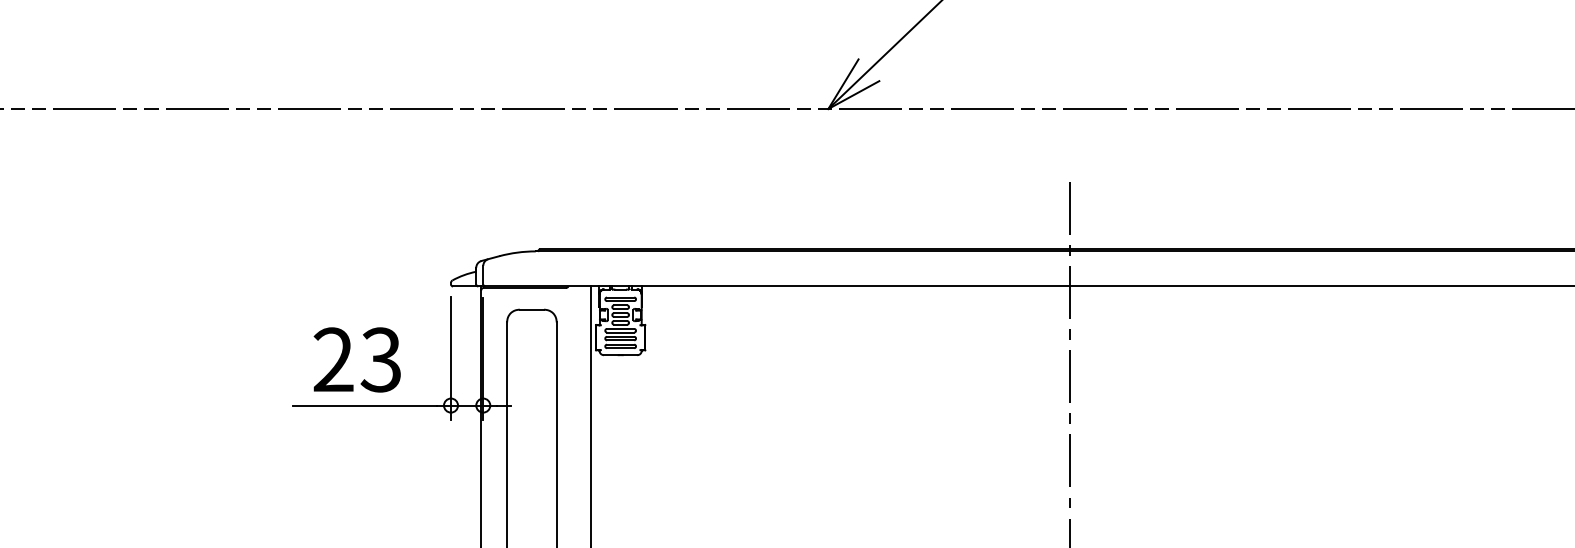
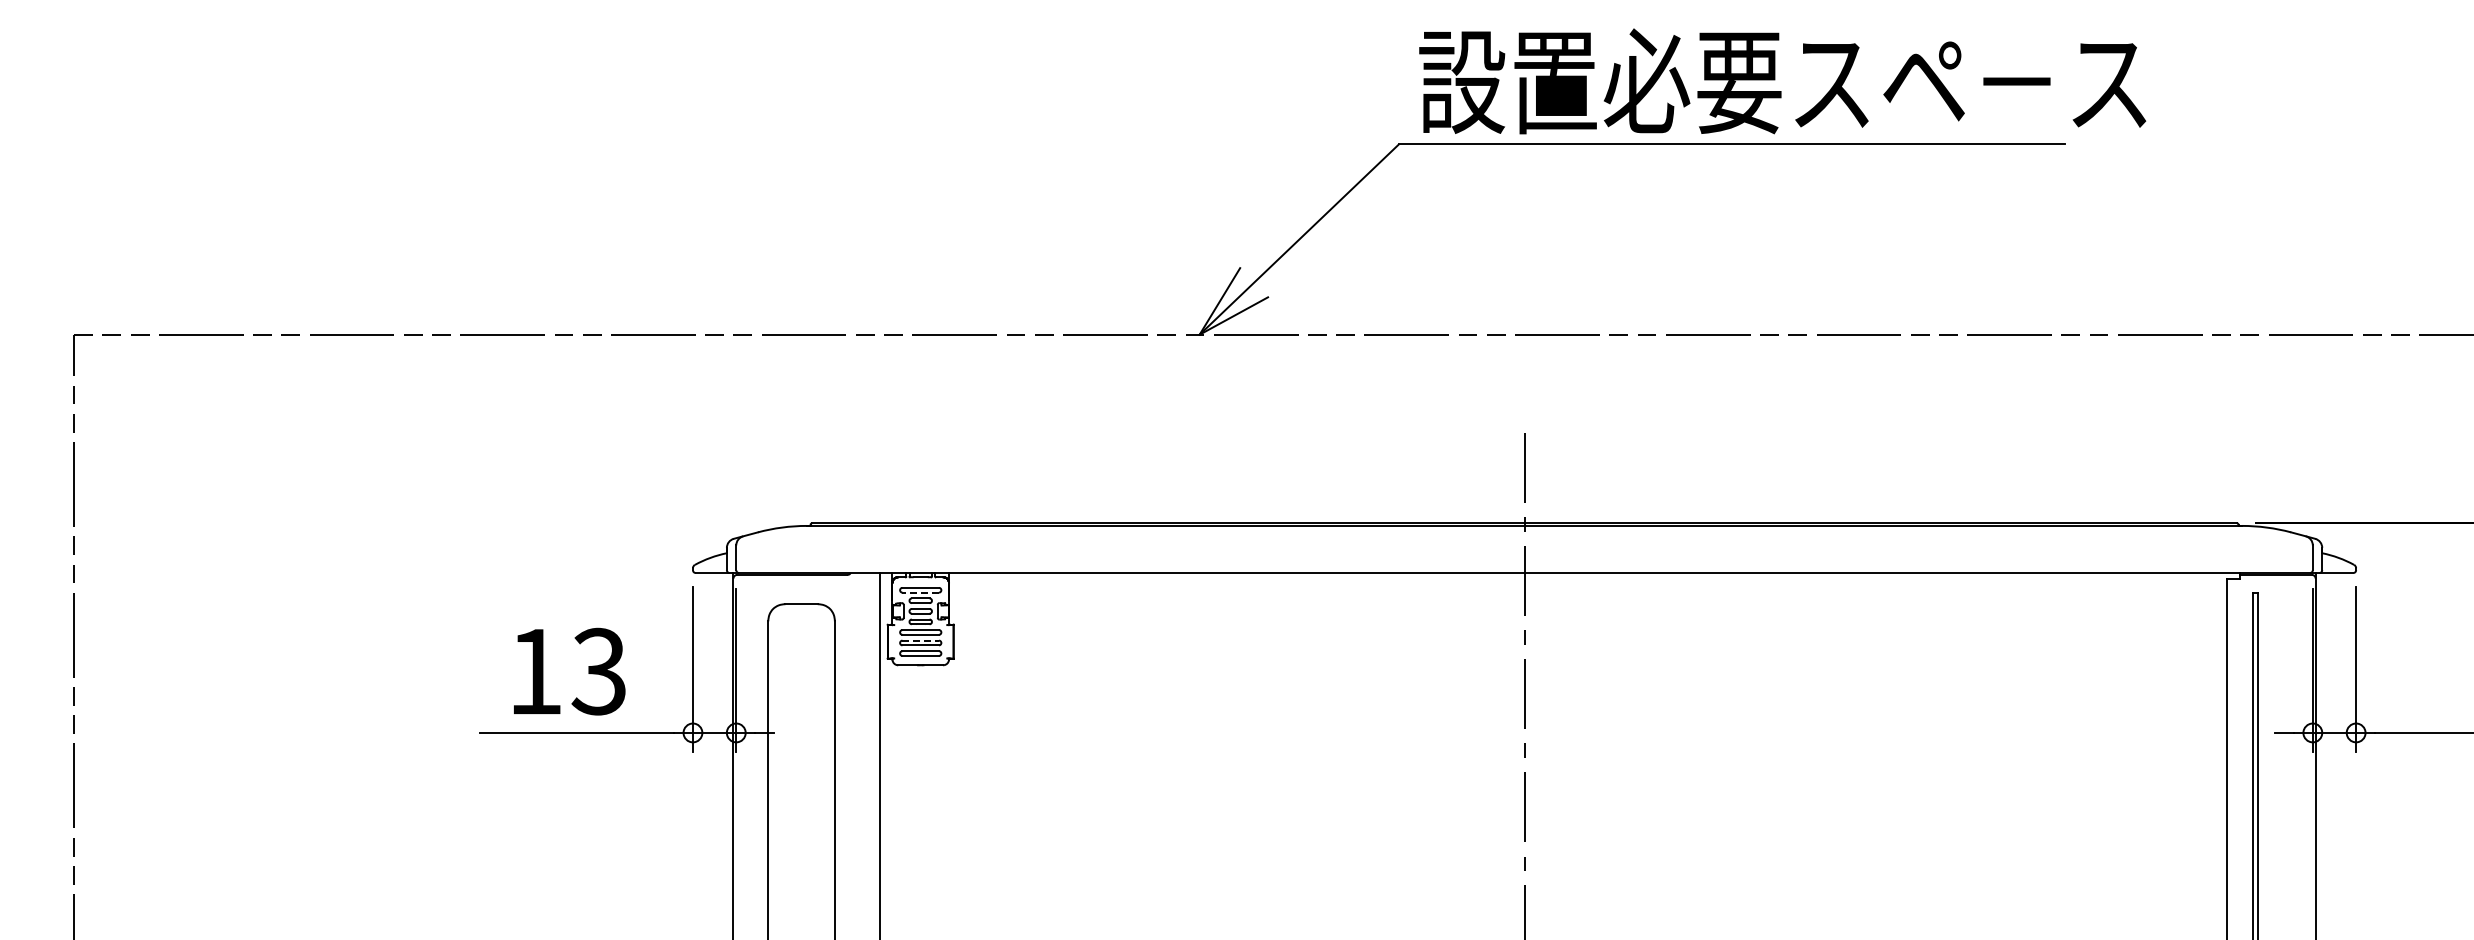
line: (620, 300) -> (920, 592), solid -> dashed
line: (621, 336) -> (921, 640), solid -> dashed
text: (333, 359) -> (535, 670), 23 -> 13

